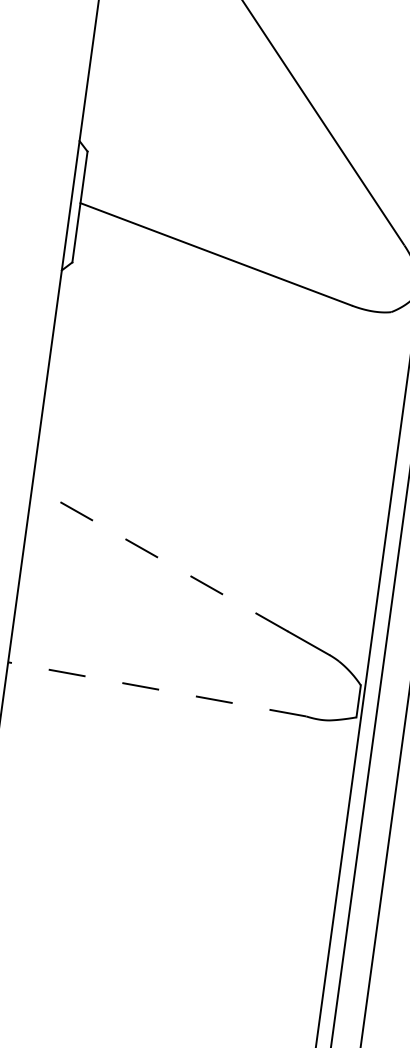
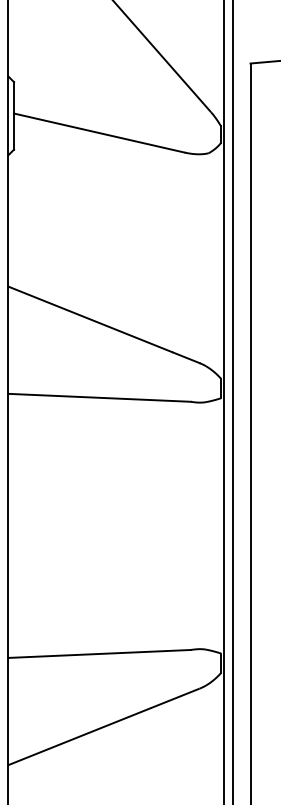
line: (161, 558) -> (91, 319), dashed -> solid
line: (156, 688) -> (99, 397), dashed -> solid

